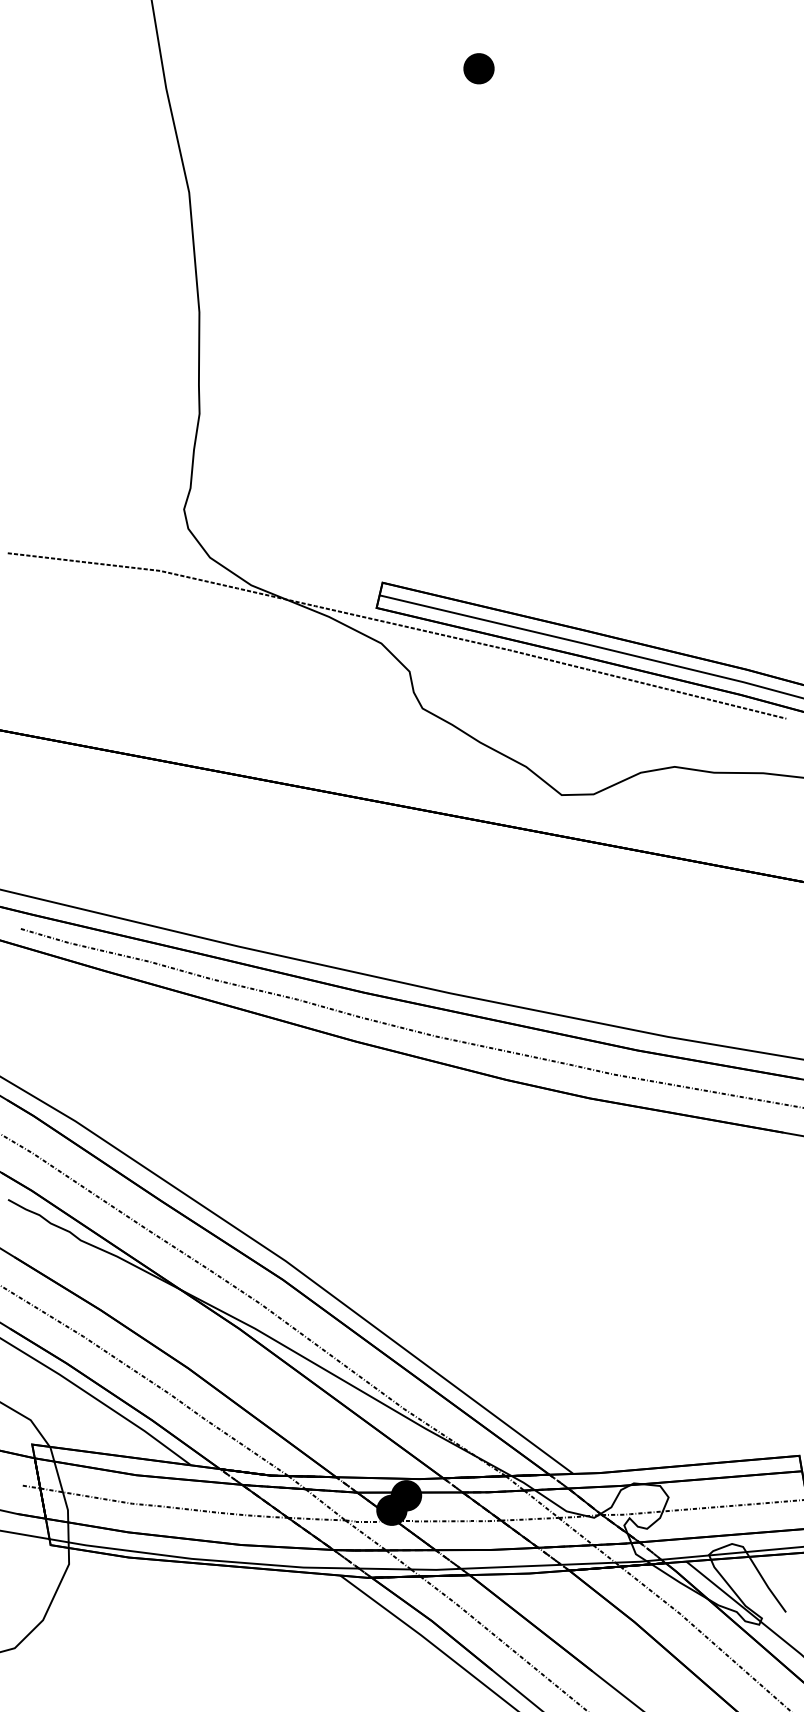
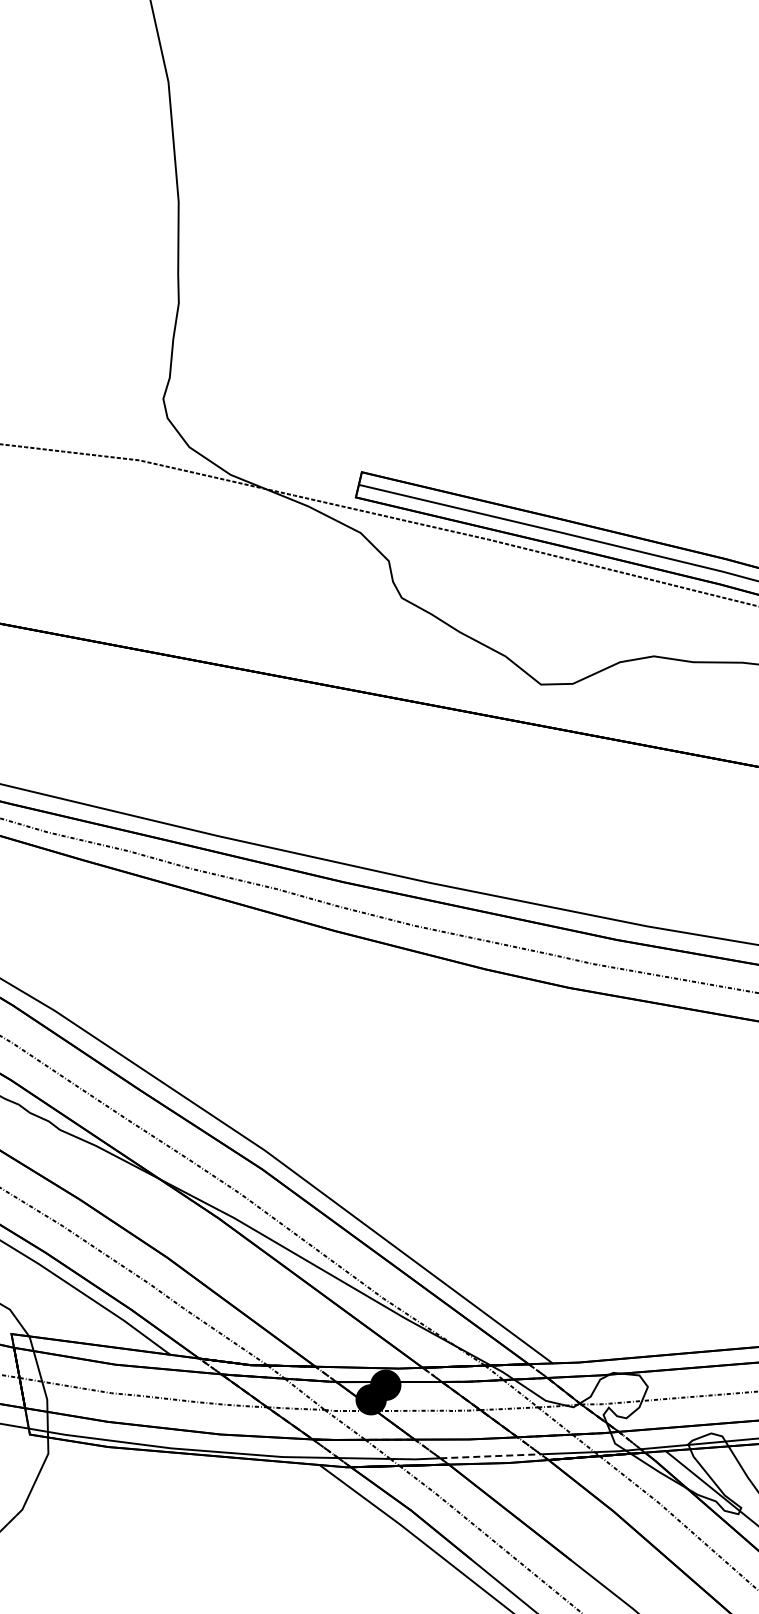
line: (511, 1566) -> (490, 1455), solid -> dashed

